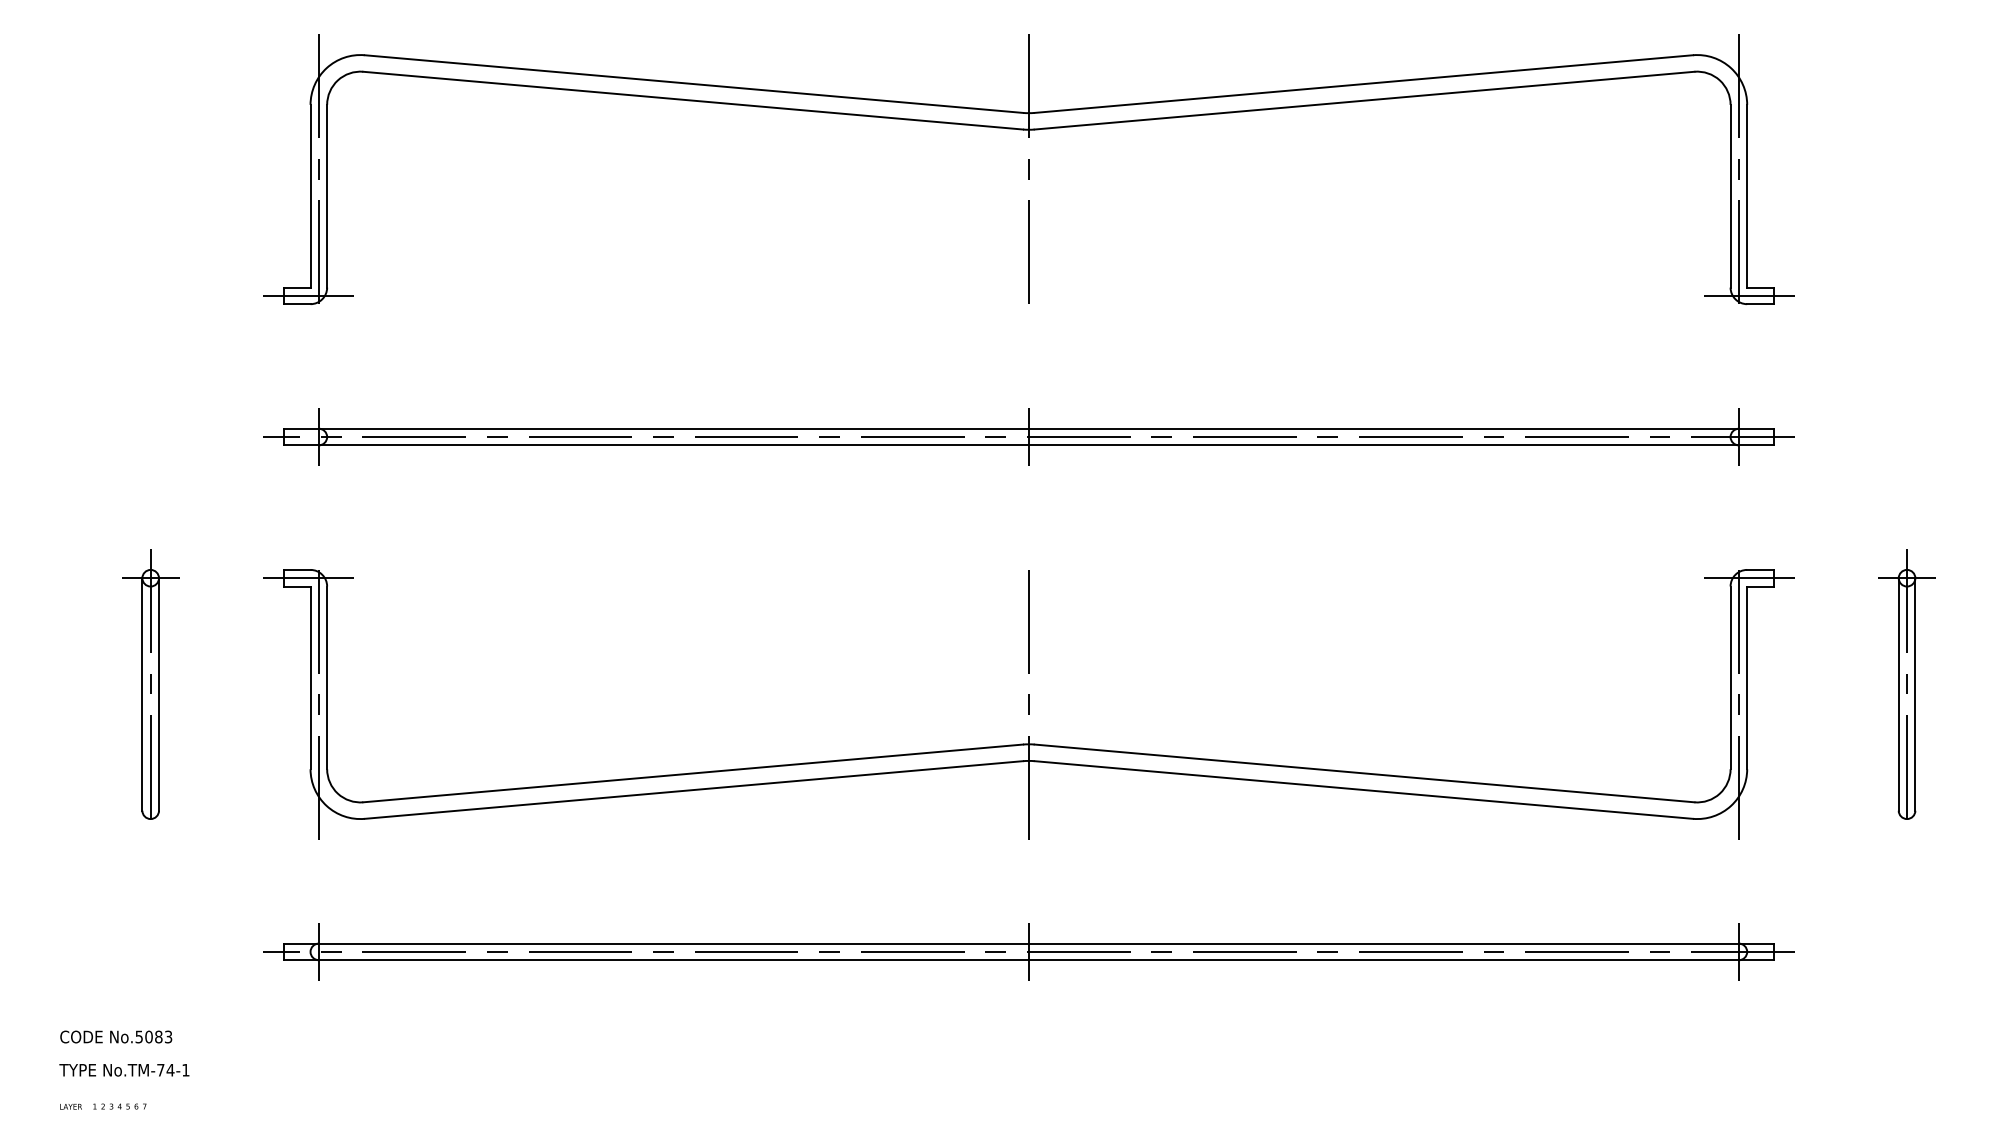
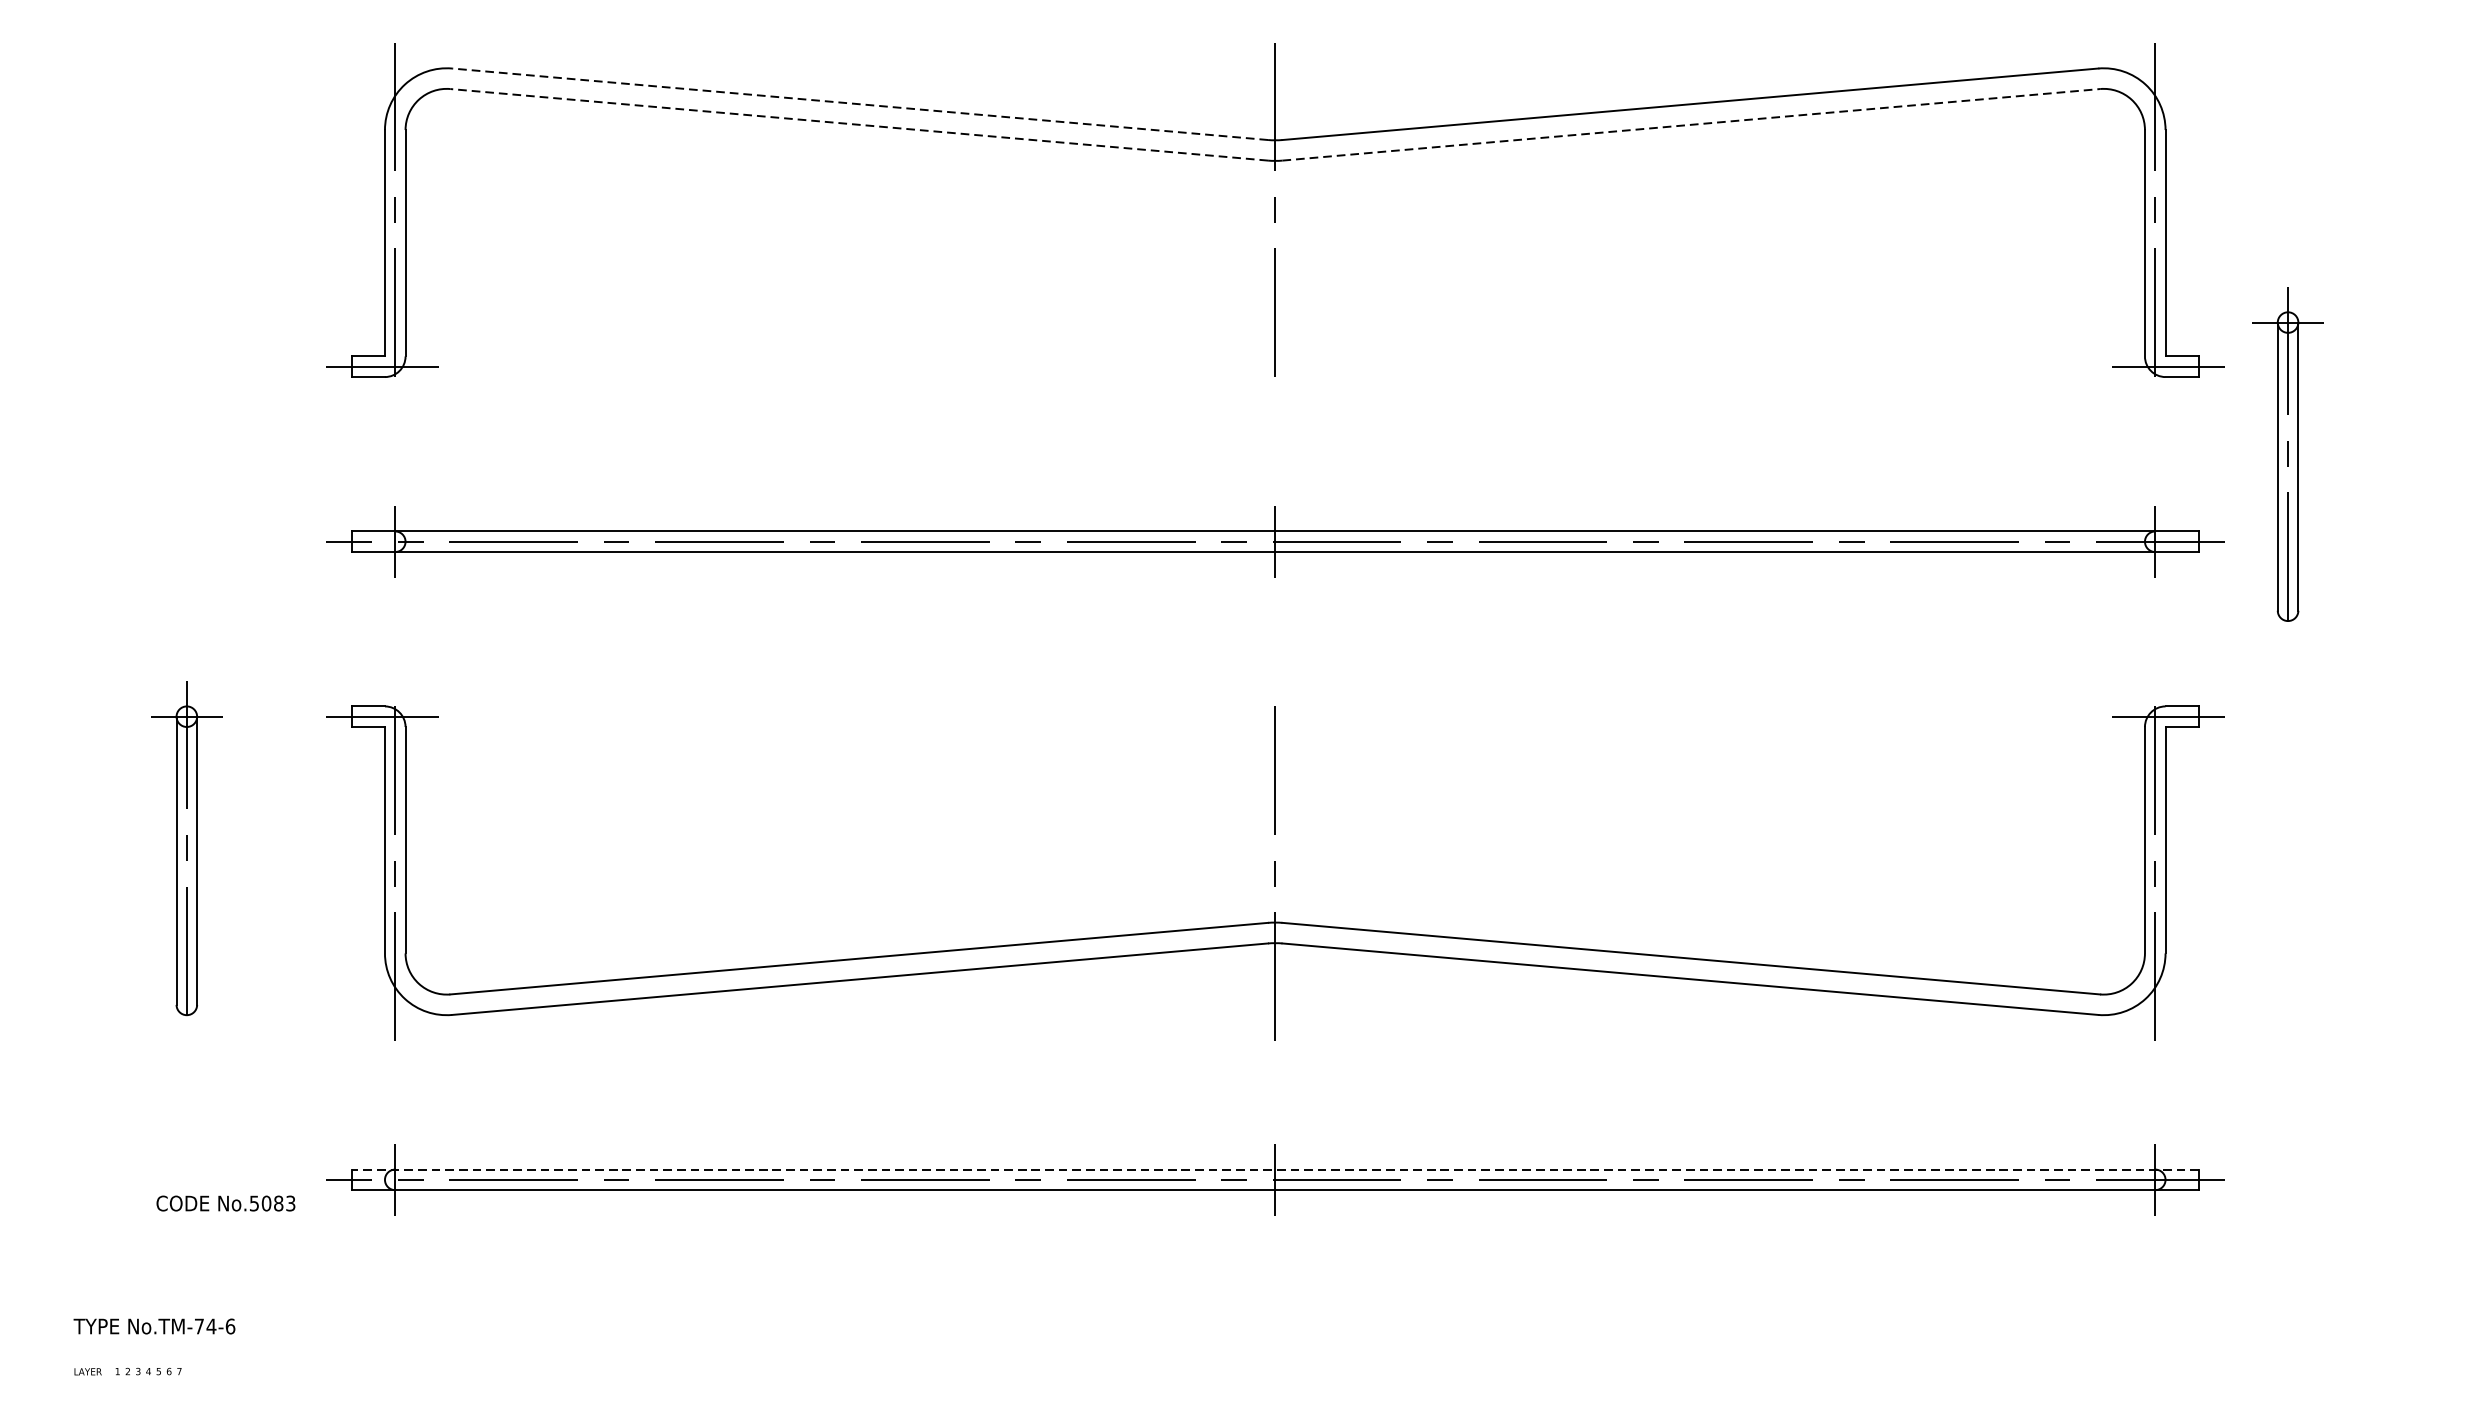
line: (693, 84) -> (859, 104), solid -> dashed
line: (692, 100) -> (858, 124), solid -> dashed
line: (1365, 100) -> (1692, 124), solid -> dashed
part: (1906, 684) -> (2287, 454), moved
line: (1028, 943) -> (1274, 1169), solid -> dashed
text: (116, 1036) -> (226, 1202), moved
text: (185, 1069) -> (229, 1325), No.TM-74-1 -> No.TM-74-6

